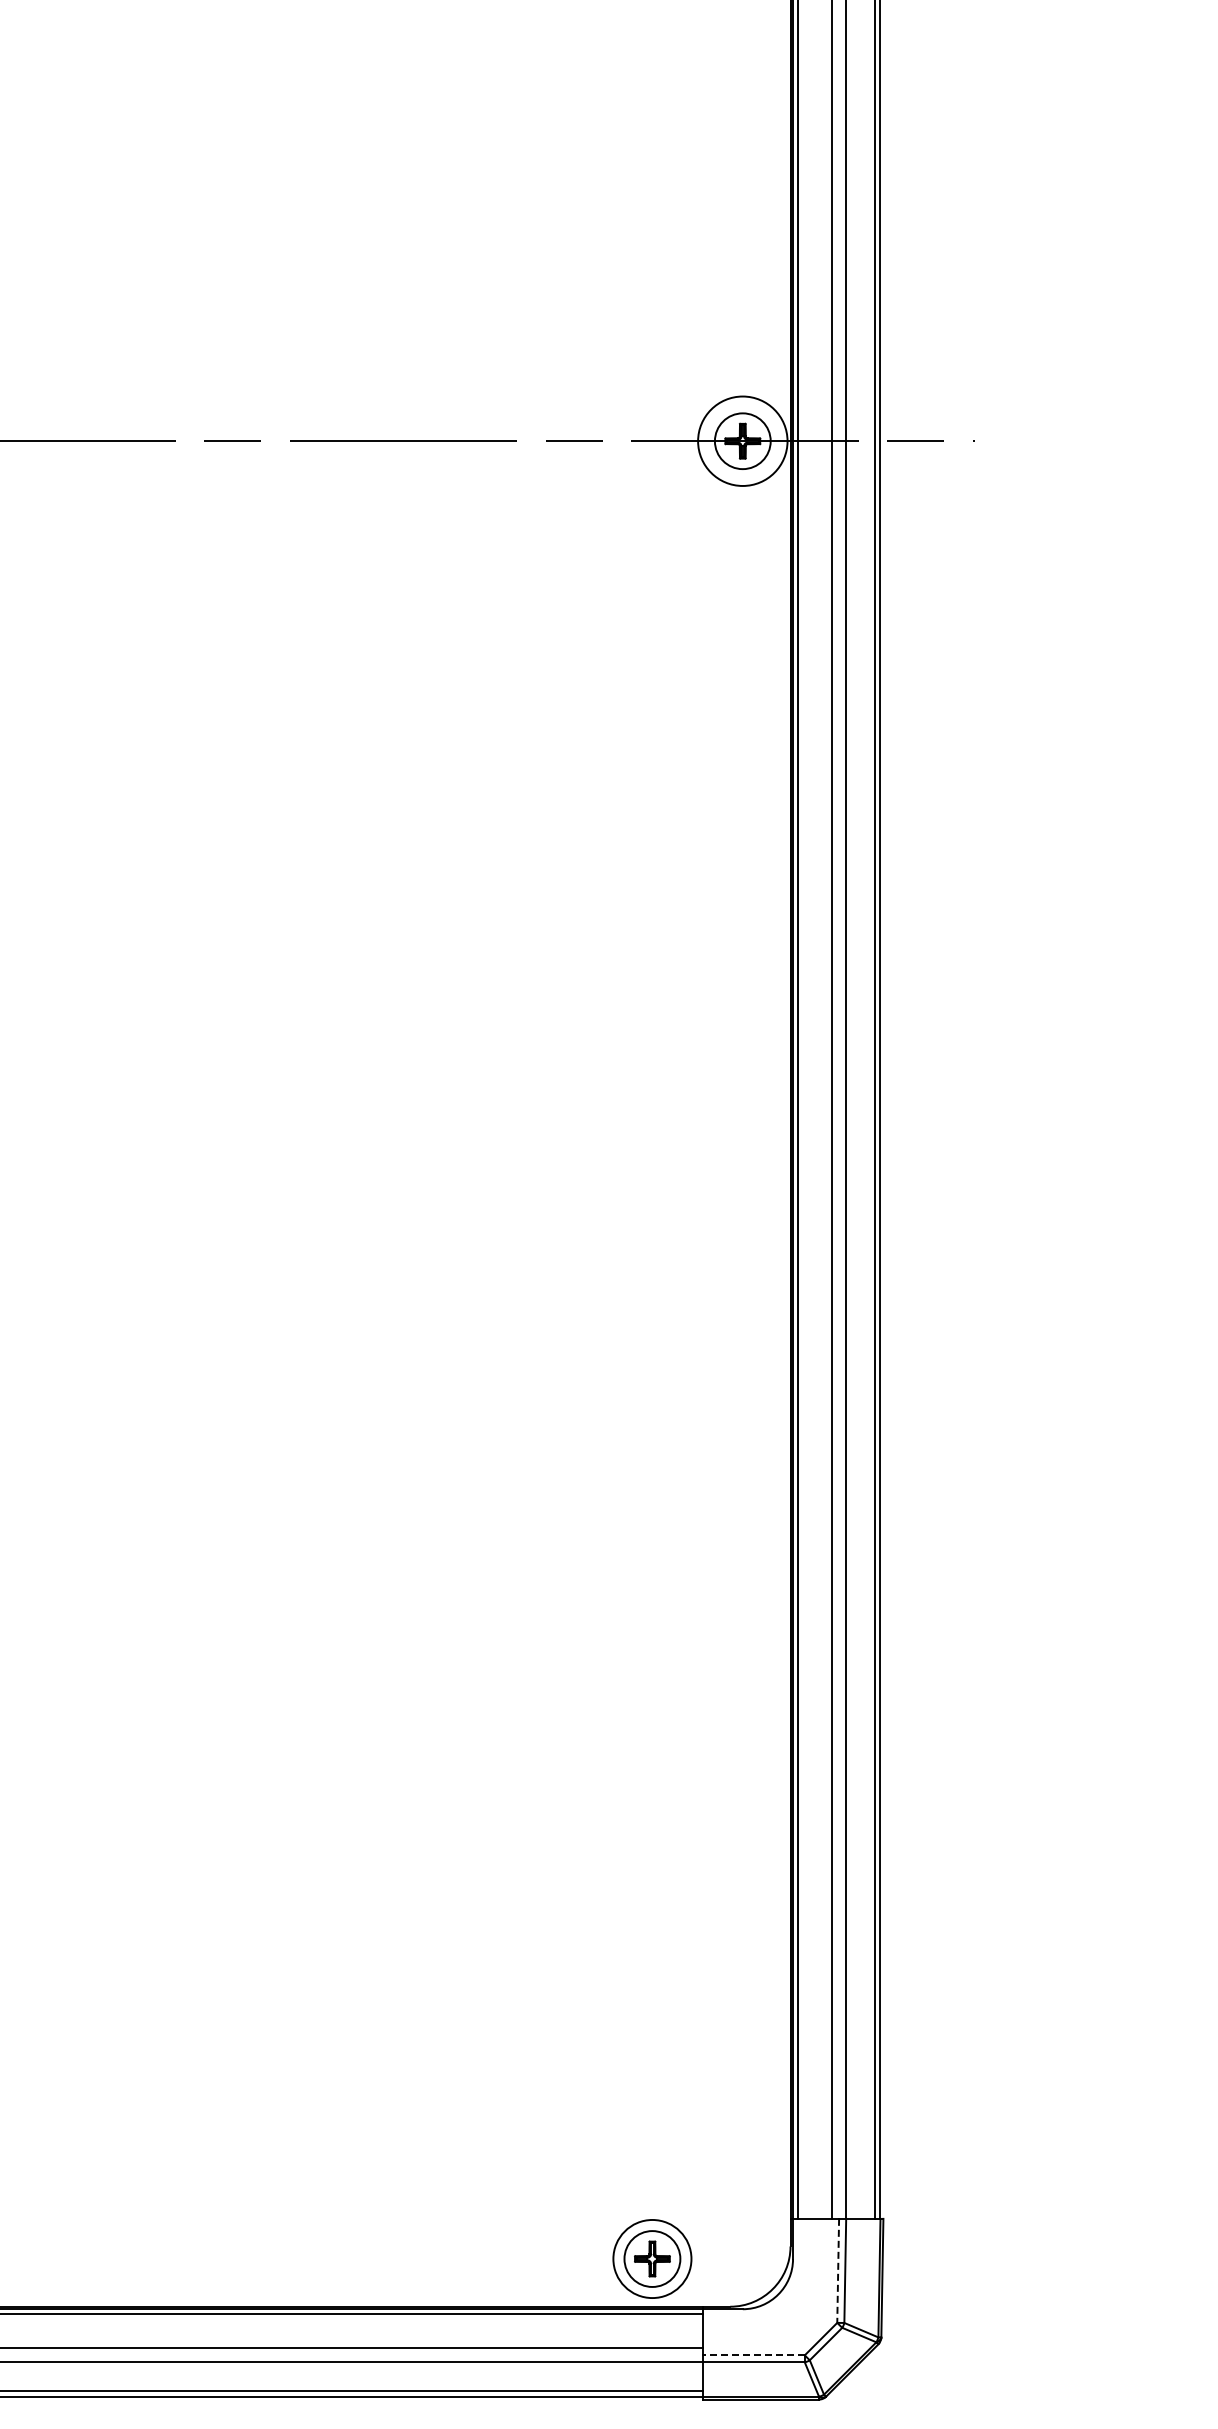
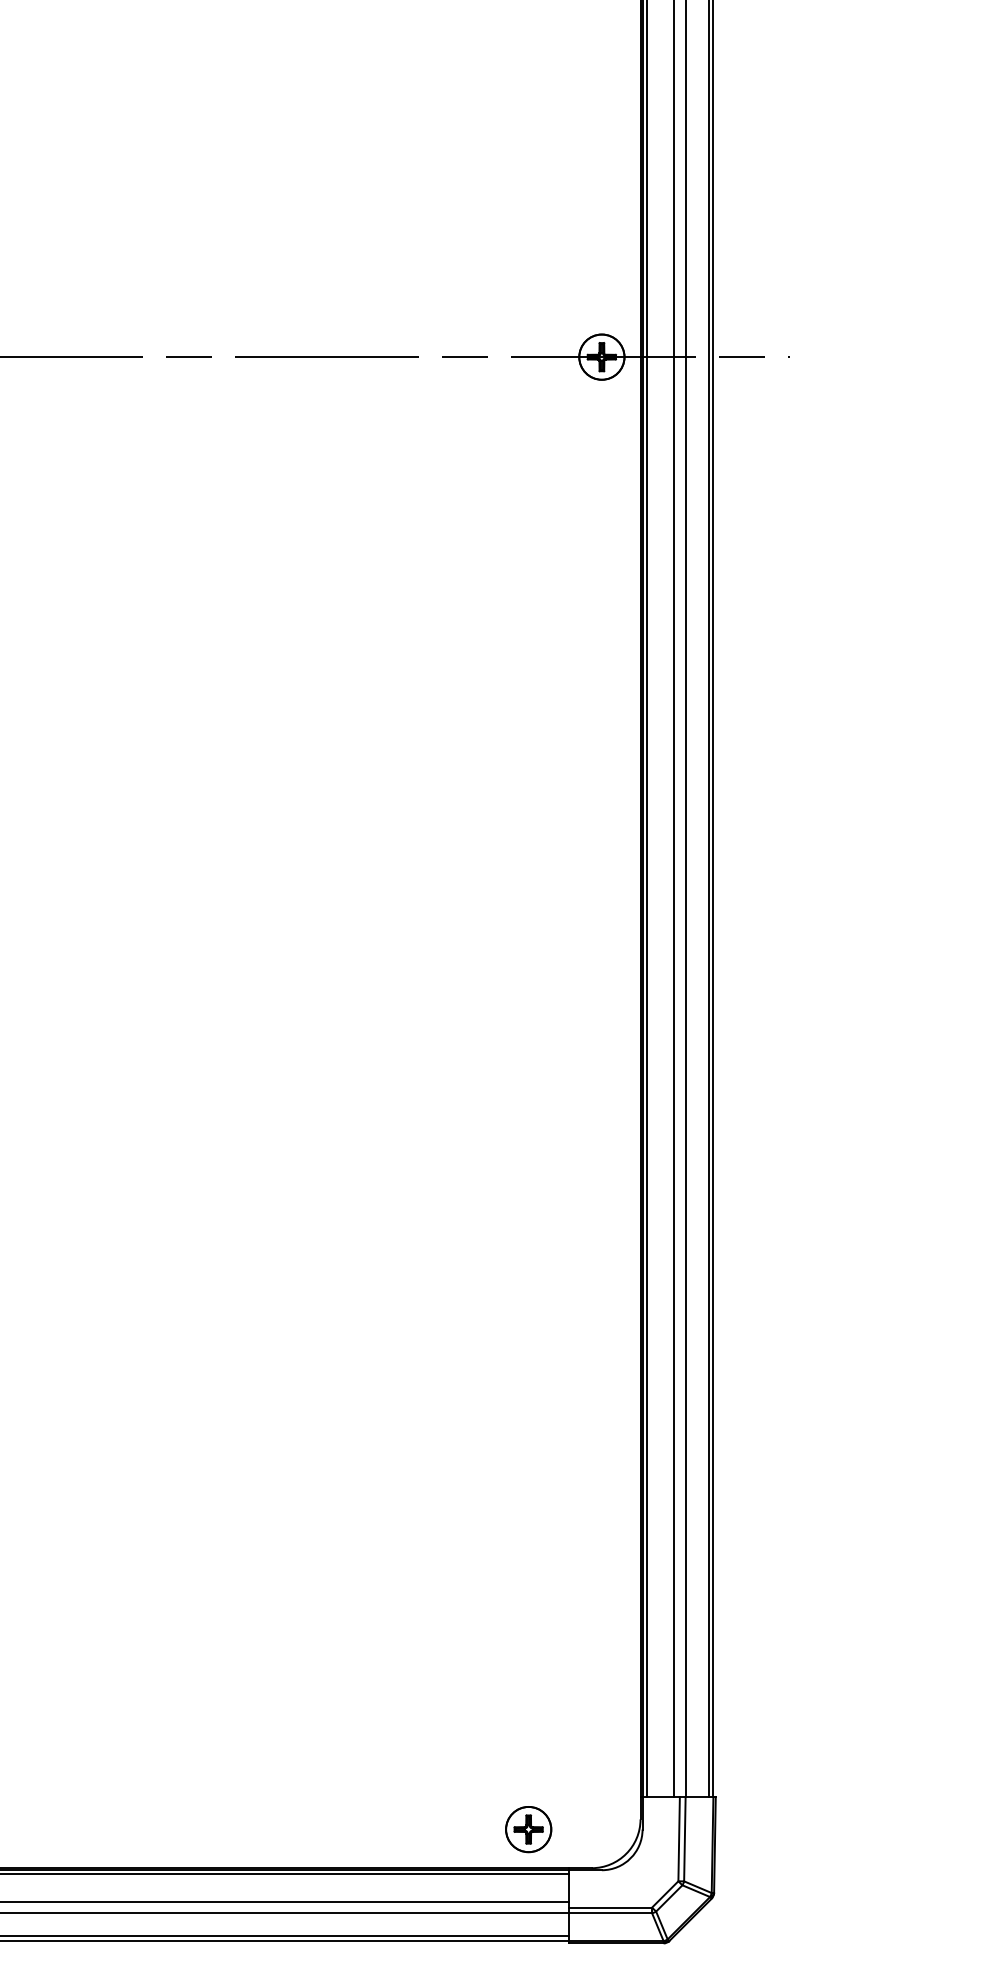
circle: (742, 441) -> (601, 357), size x0.62
circle: (652, 2258) -> (528, 1829), size x0.71
line: (838, 2271) -> (679, 1839), dashed -> solid
line: (753, 2355) -> (610, 1907), dashed -> solid

